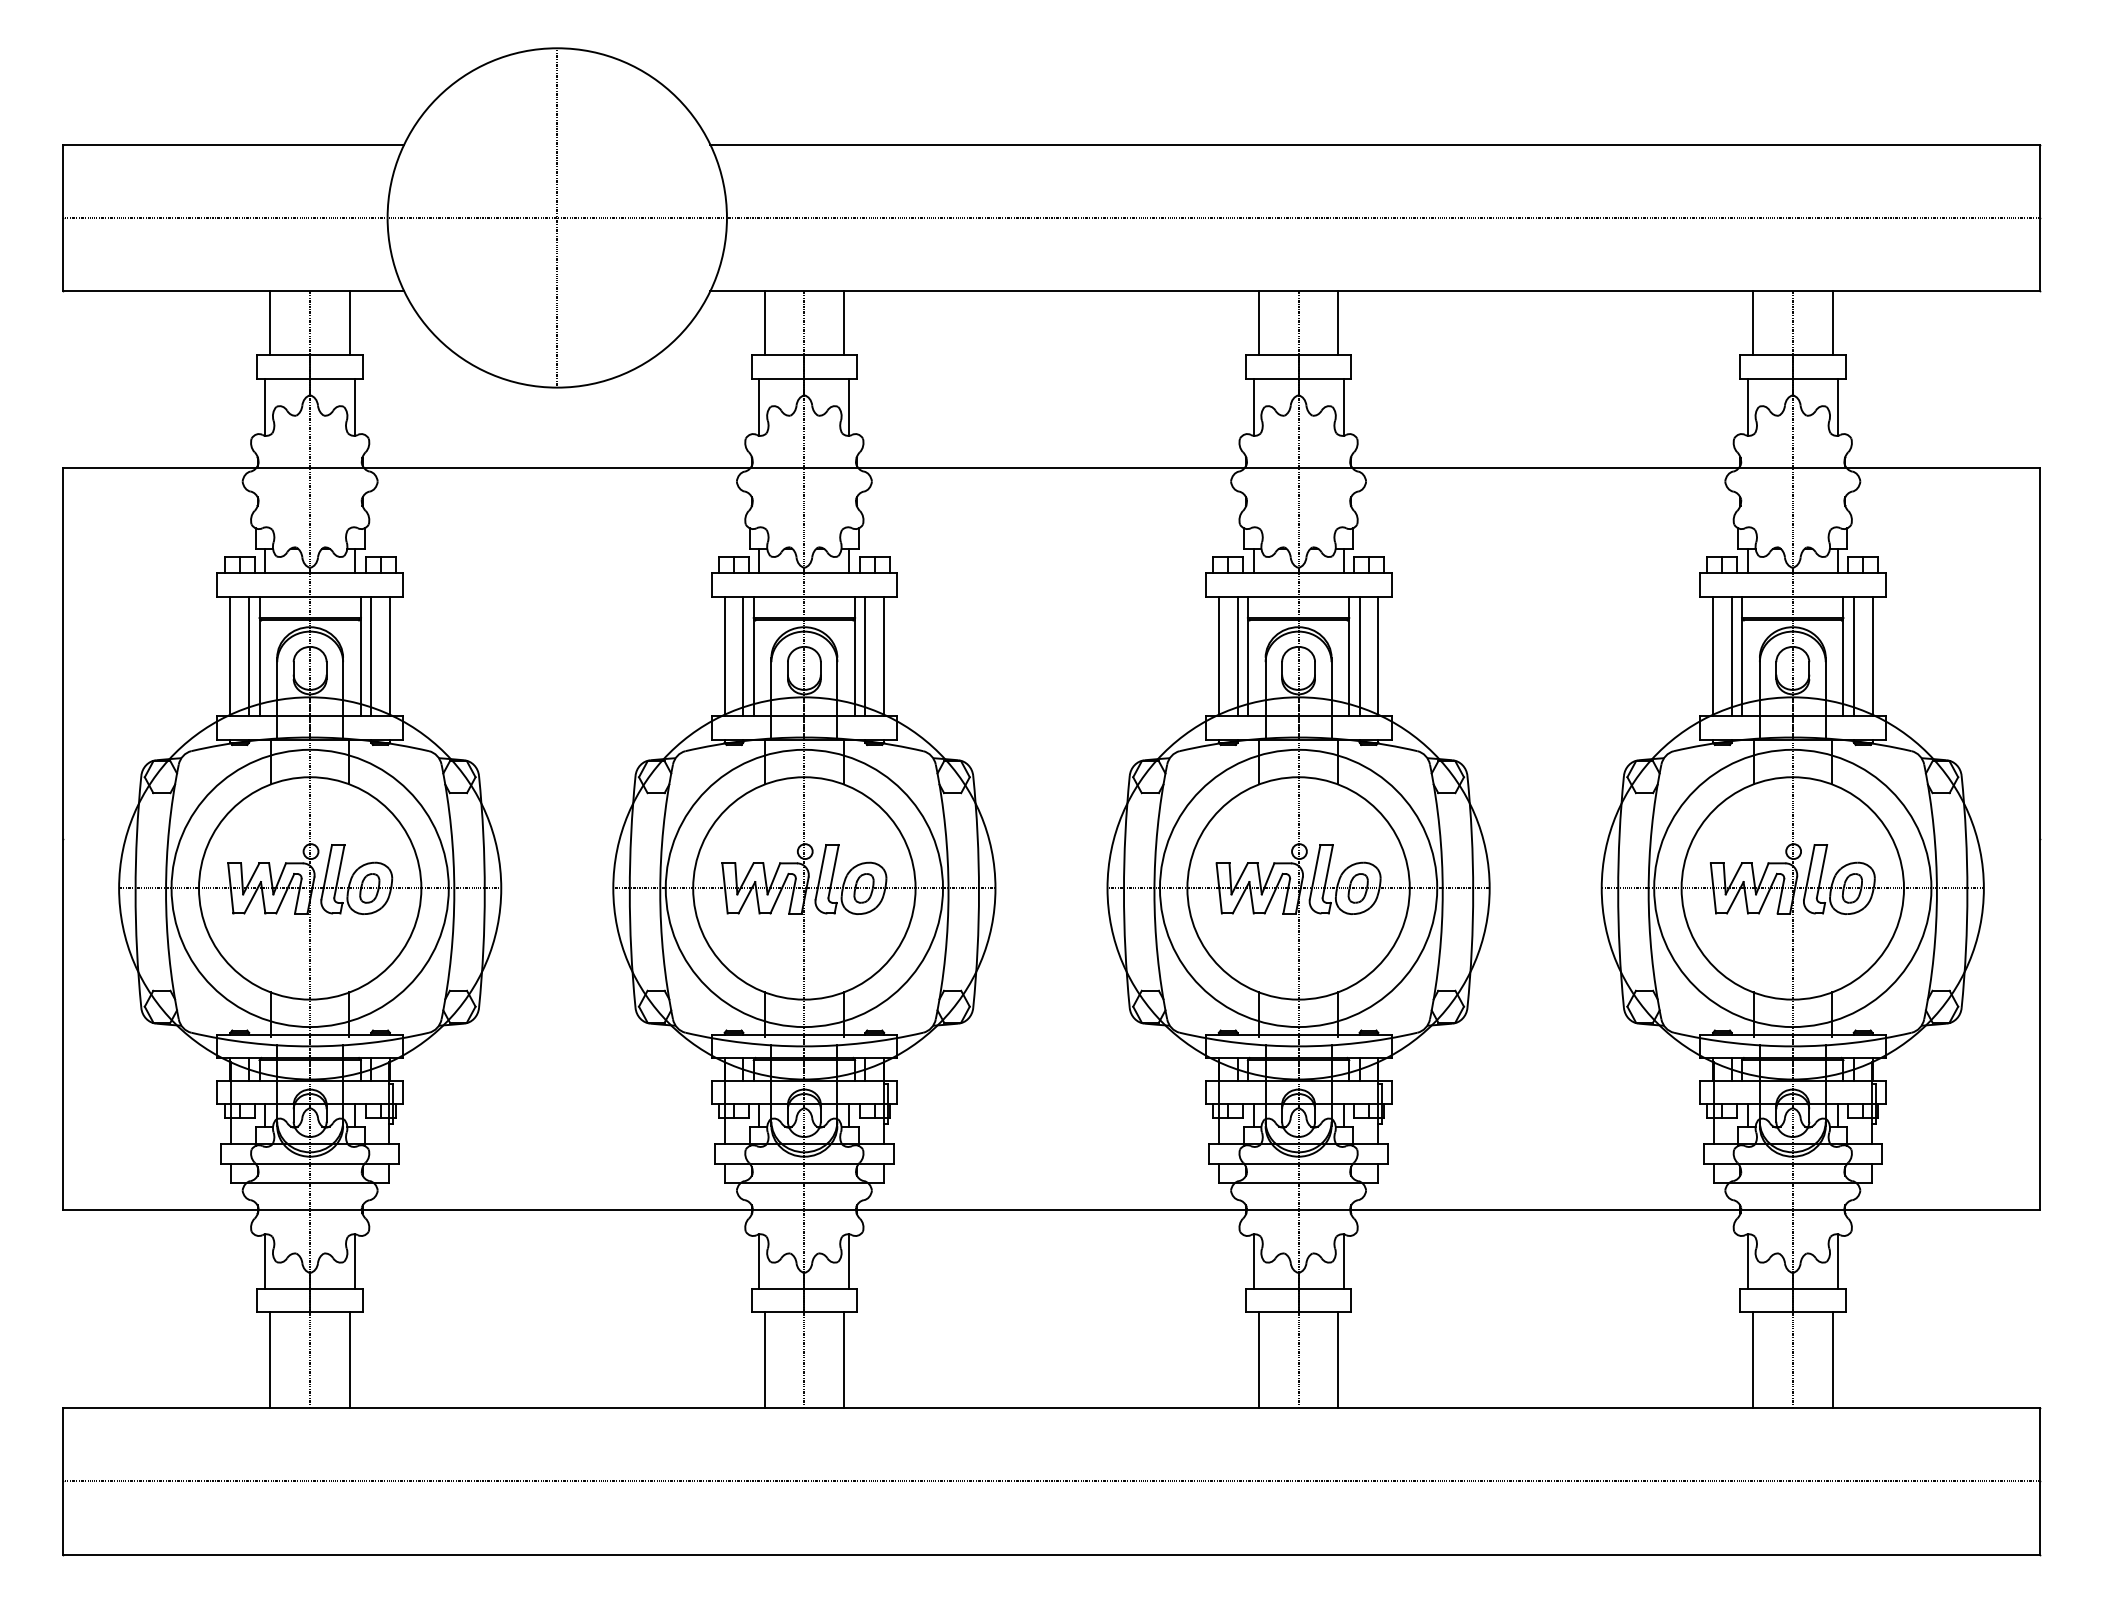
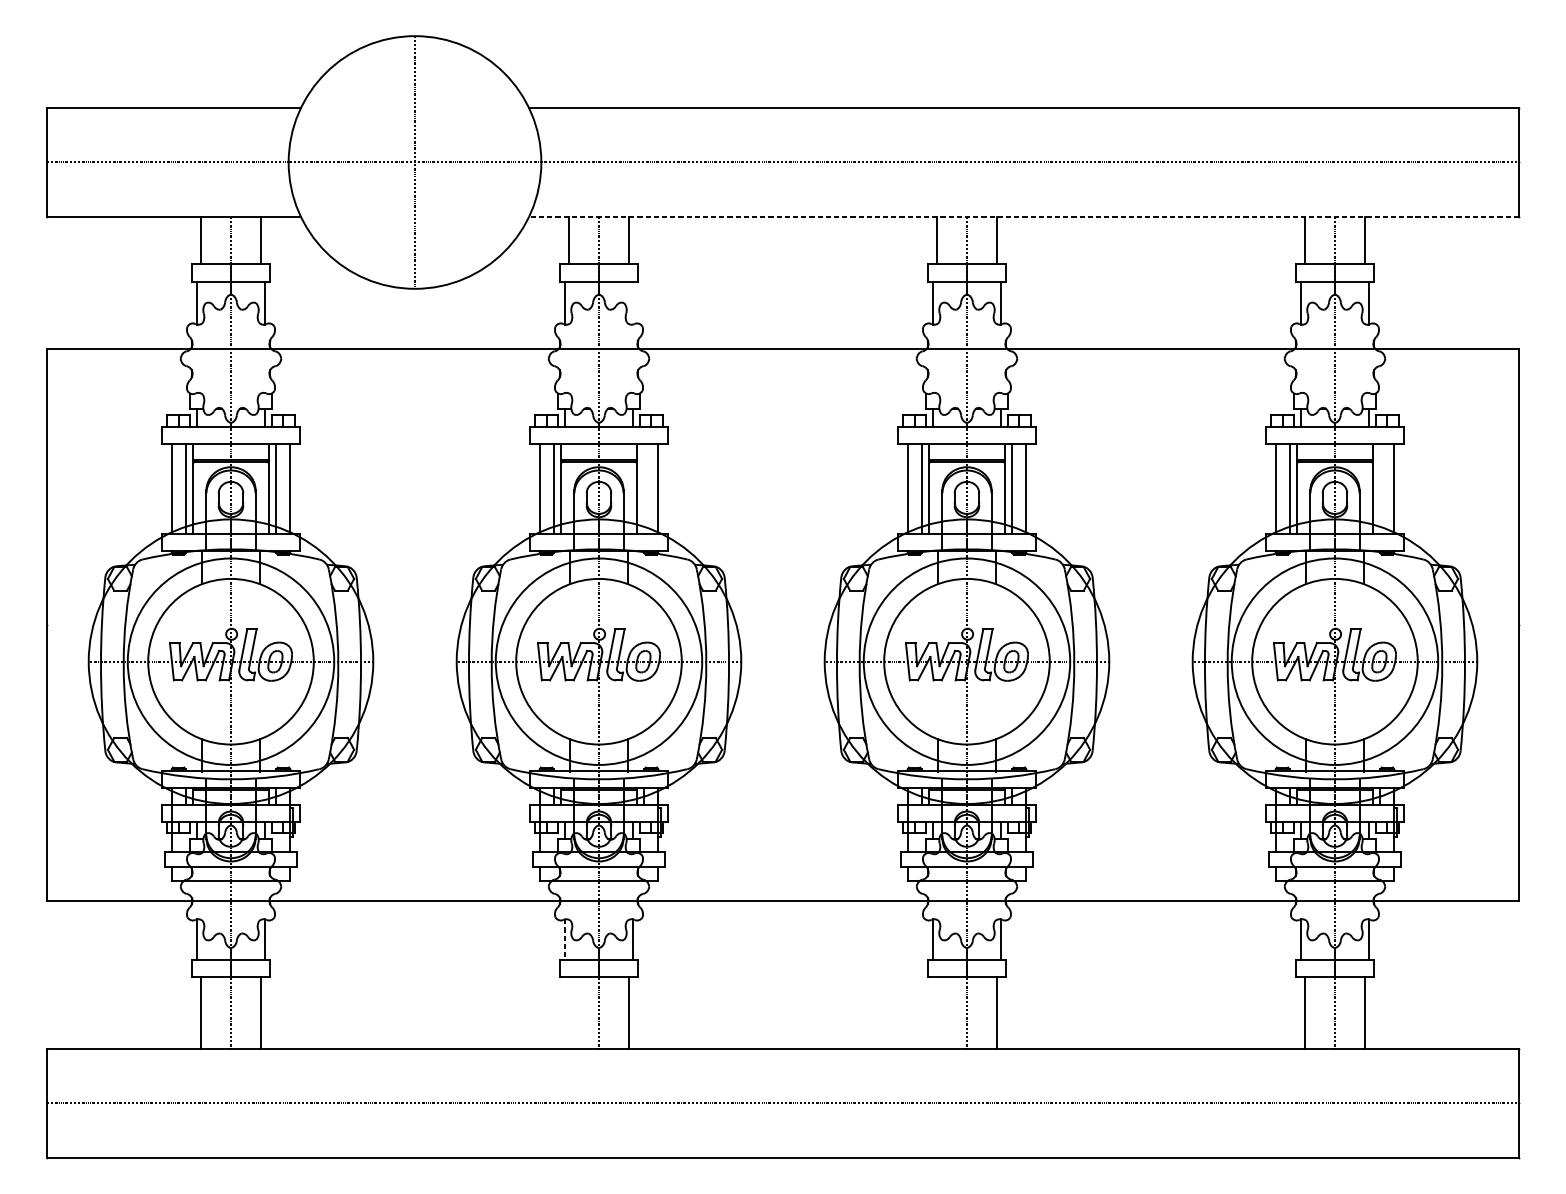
line: (1375, 291) -> (1024, 217), solid -> dashed
line: (849, 406) -> (632, 302), removed
line: (865, 656) -> (644, 489), removed
line: (1853, 656) -> (1380, 489), removed
line: (759, 1262) -> (565, 940), solid -> dashed
line: (764, 1359) -> (569, 1012), removed
line: (1258, 1359) -> (937, 1012), removed

